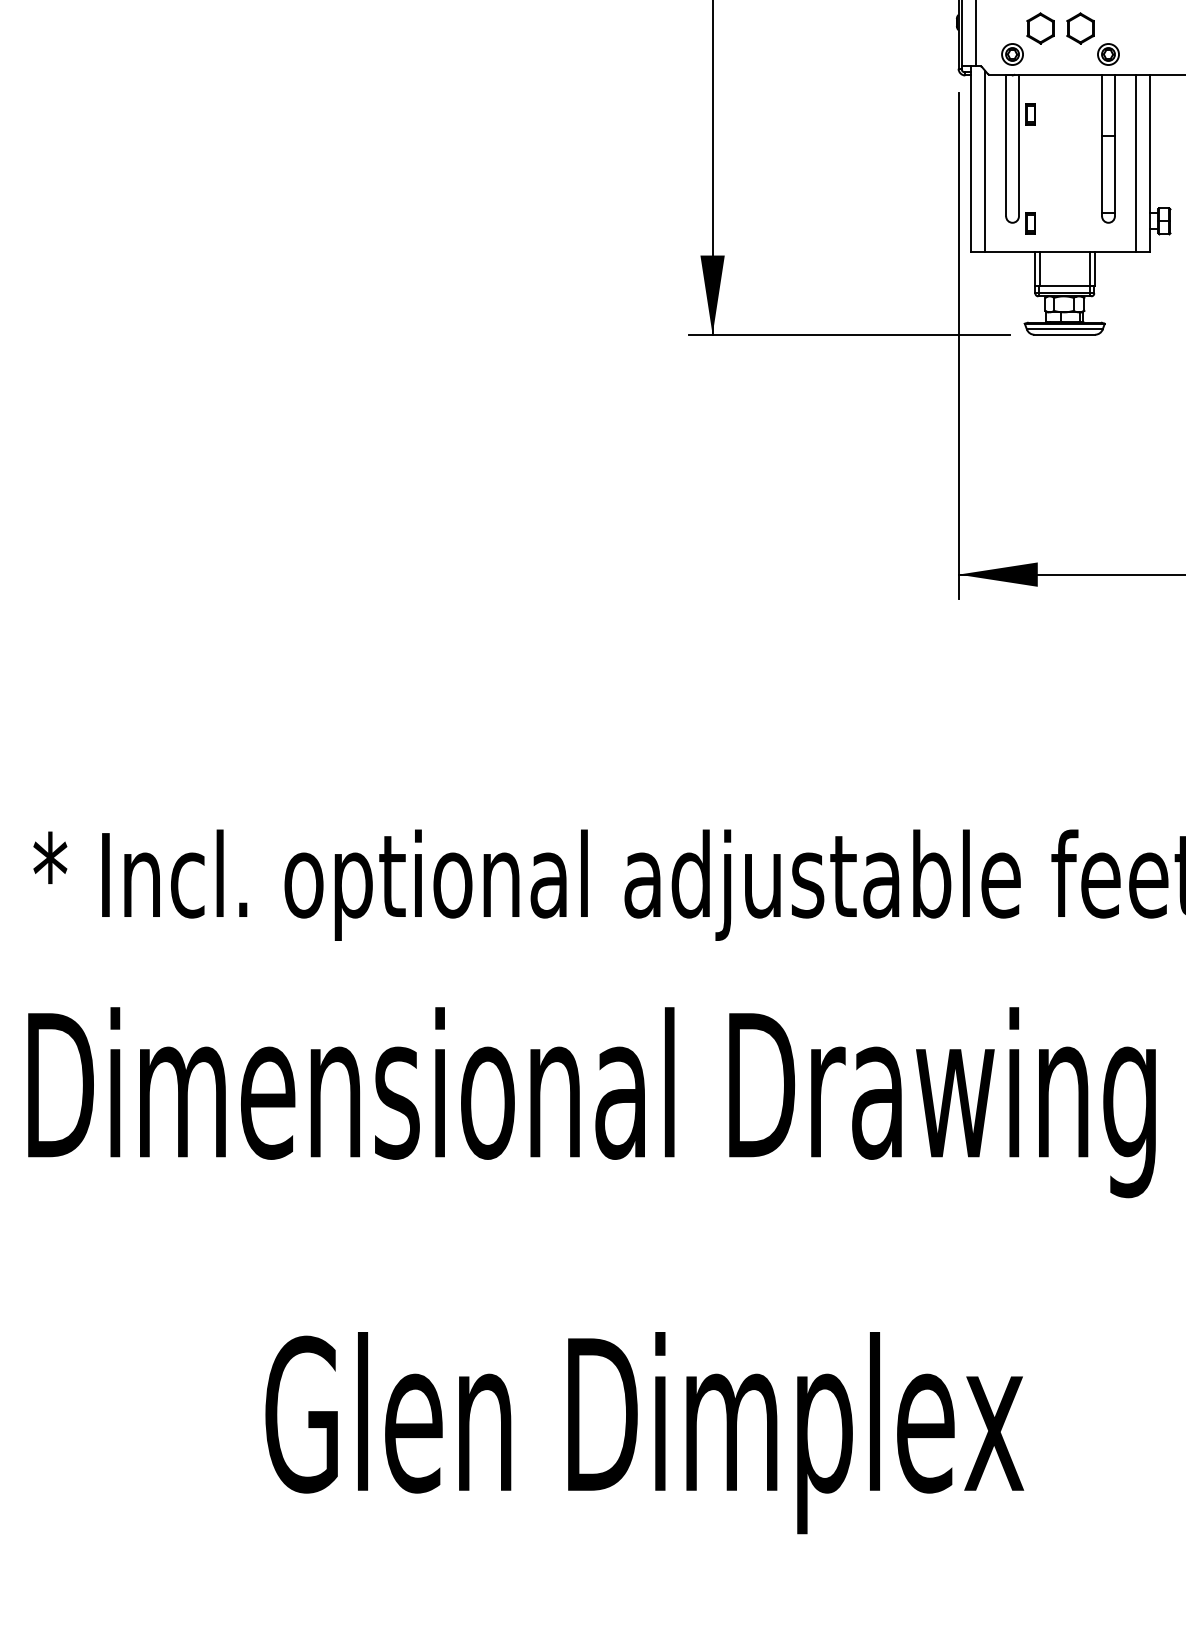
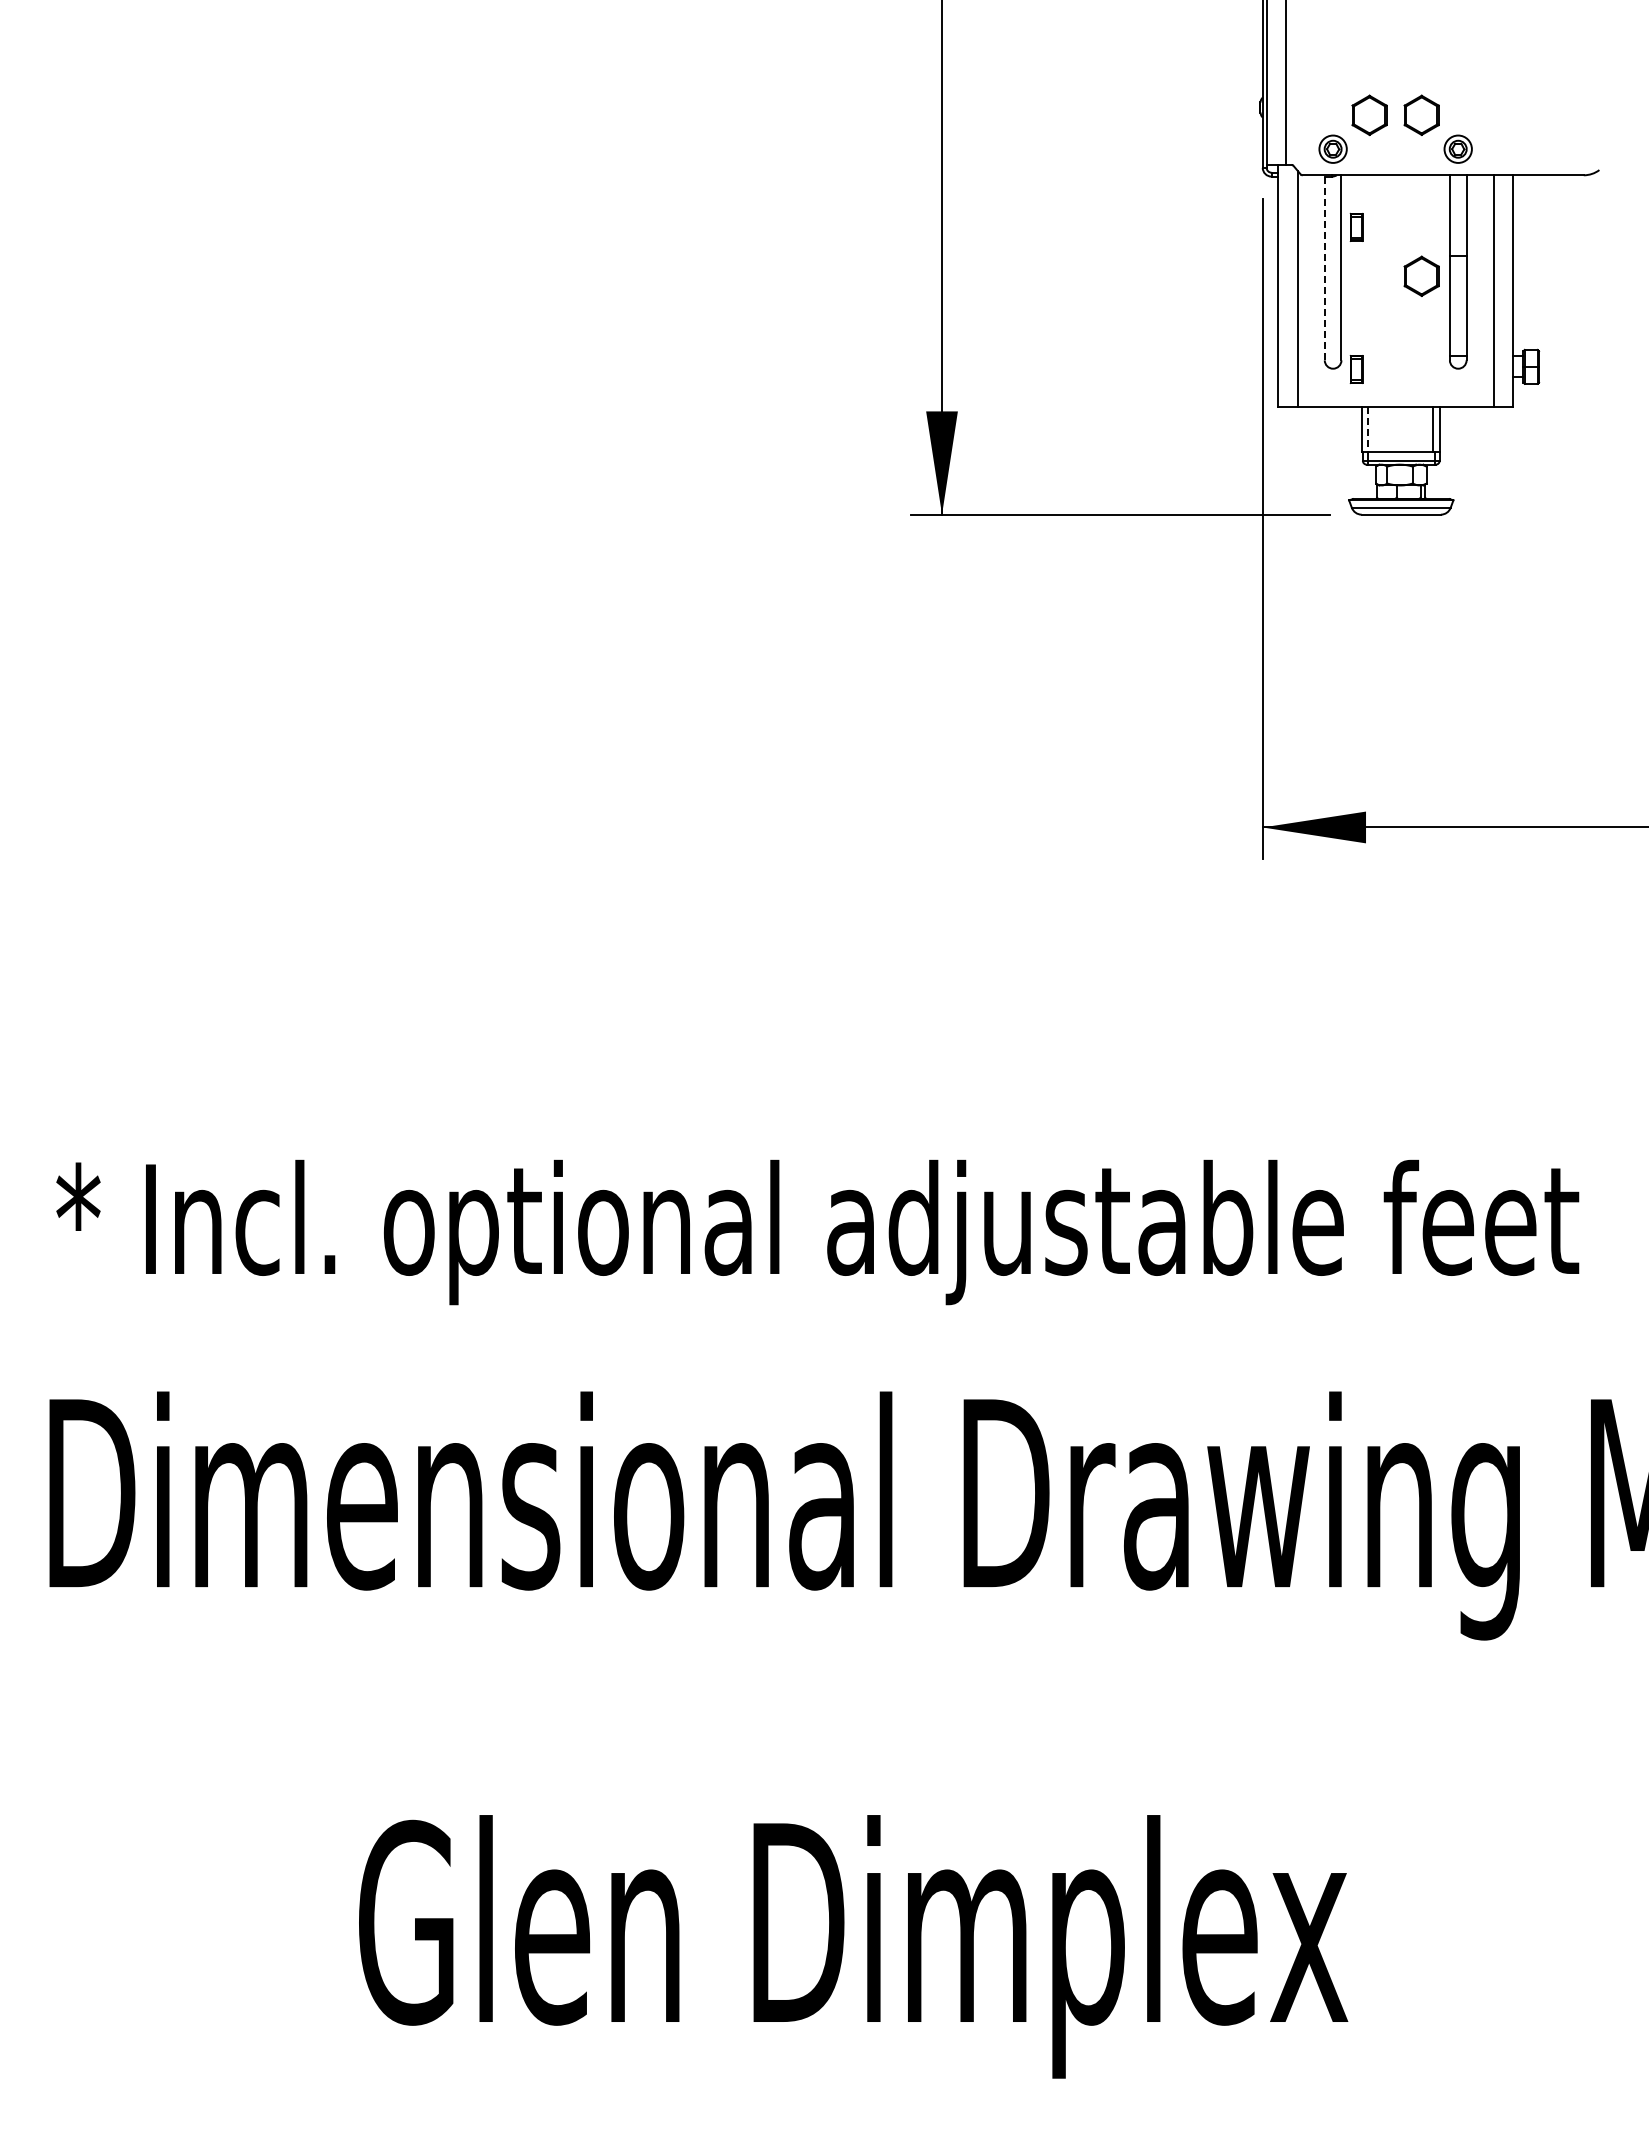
line: (1005, 145) -> (1324, 267), solid -> dashed
part: (1080, 151) -> (1421, 275), added
line: (1039, 269) -> (1368, 429), solid -> dashed

